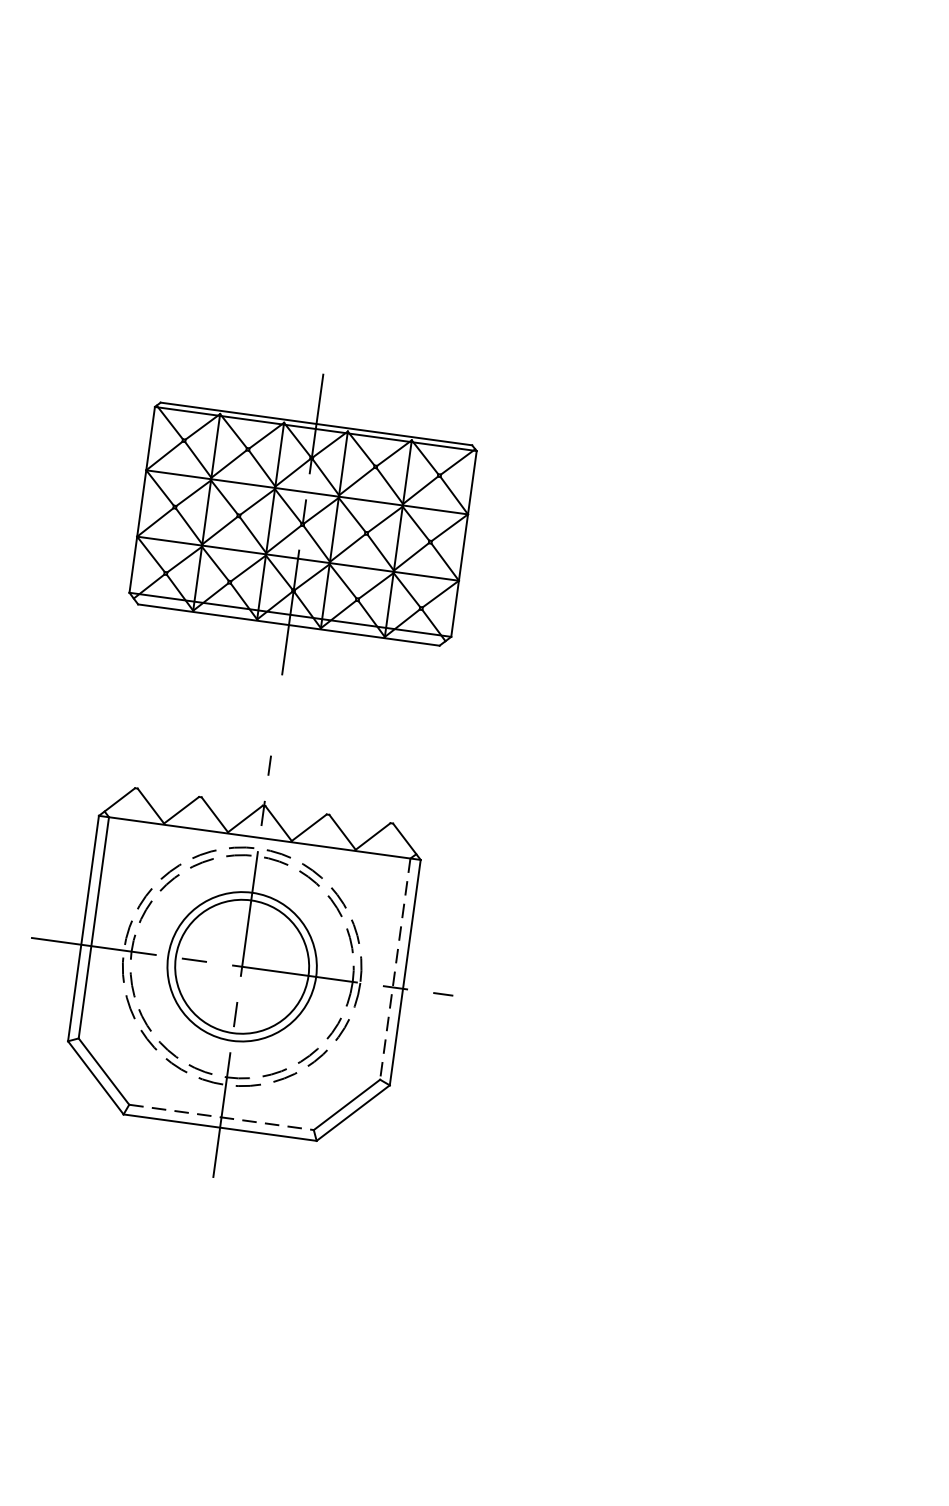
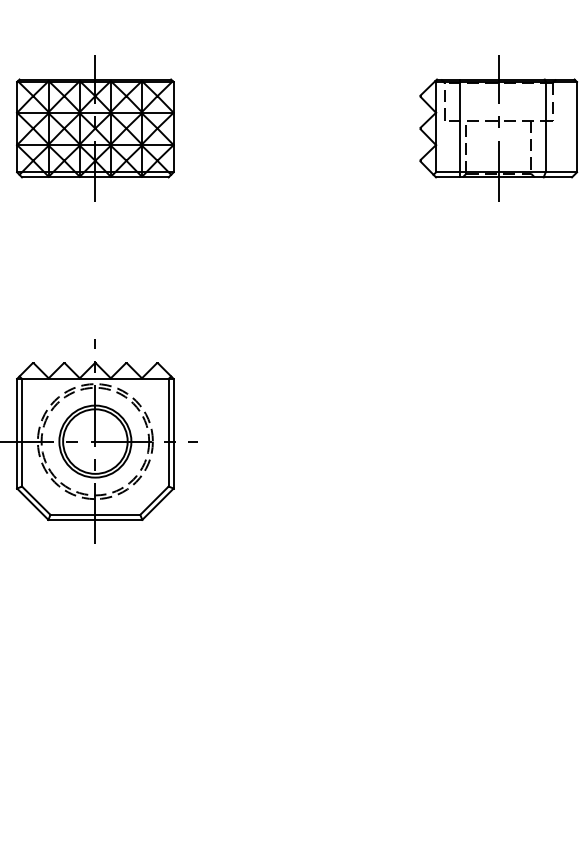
part: (302, 524) -> (95, 128), moved
line: (394, 968) -> (168, 432), dashed -> solid
line: (221, 1116) -> (95, 514), dashed -> solid

